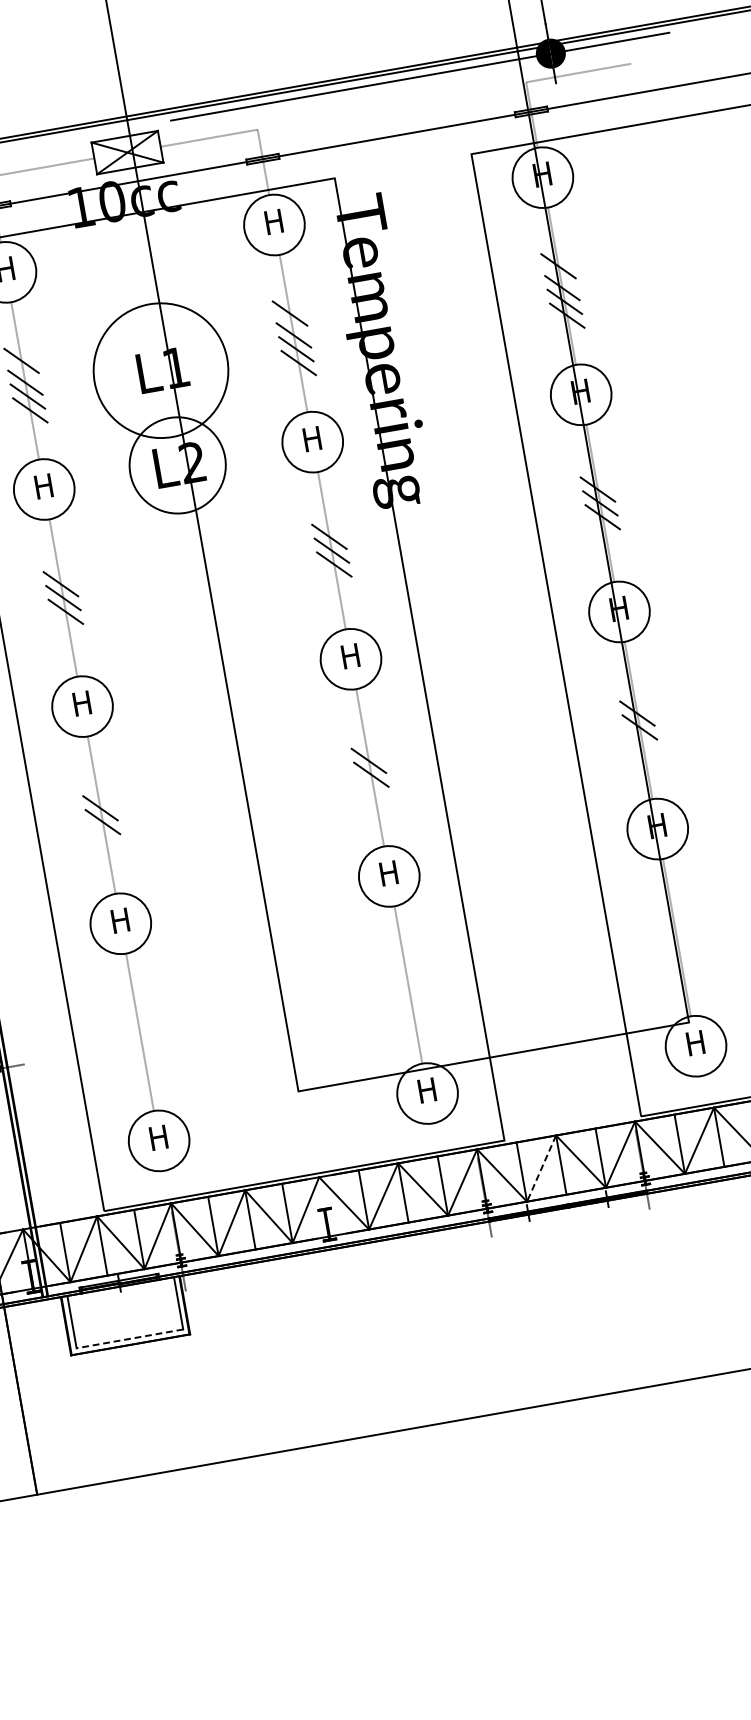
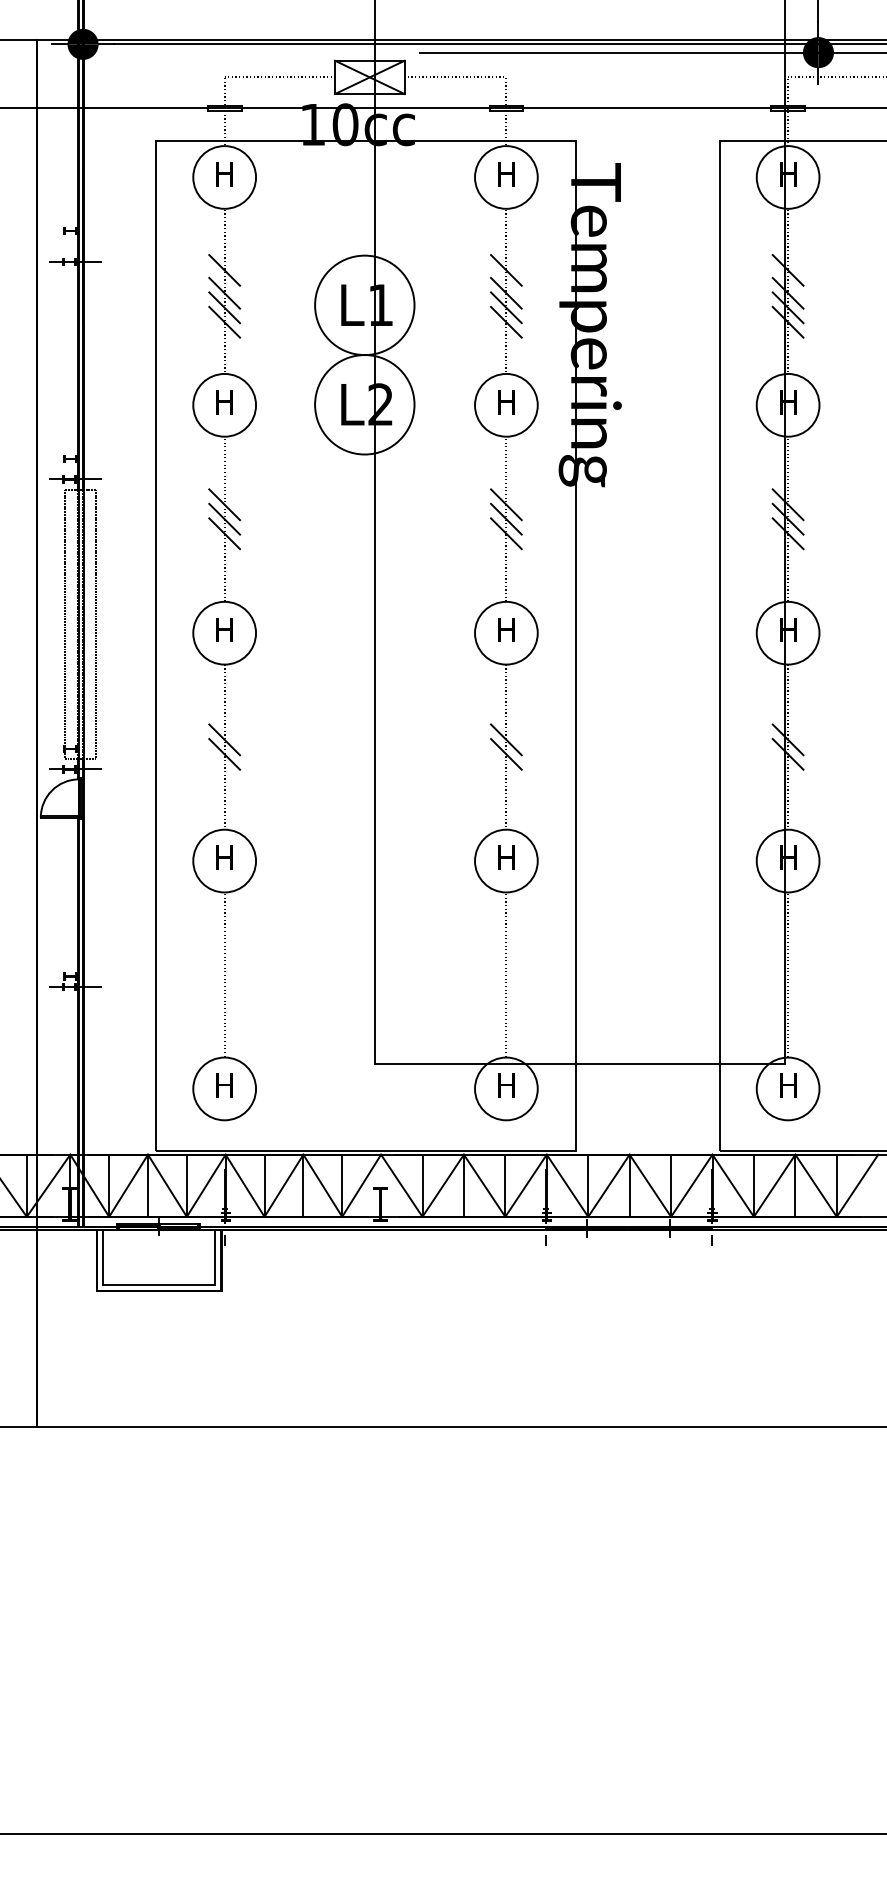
circle: (160, 370) -> (364, 305), size x0.71
line: (541, 1169) -> (608, 1186), dashed -> solid
line: (130, 1339) -> (159, 1285), dashed -> solid

